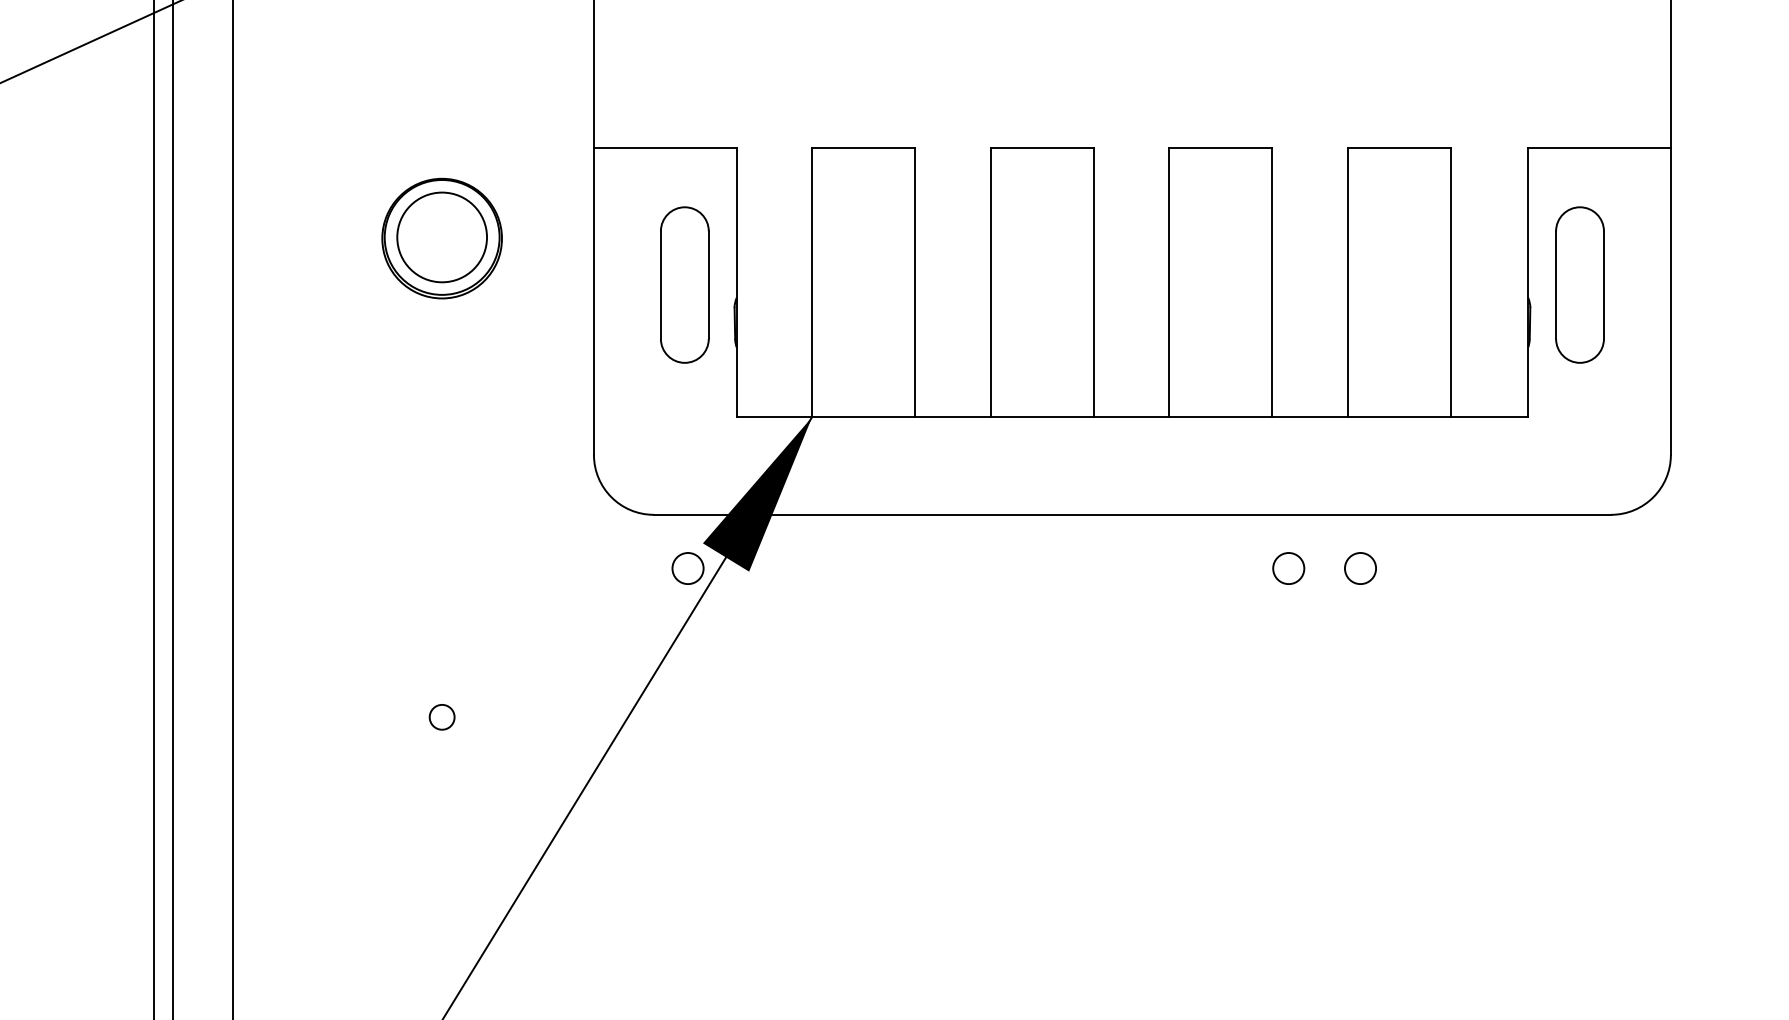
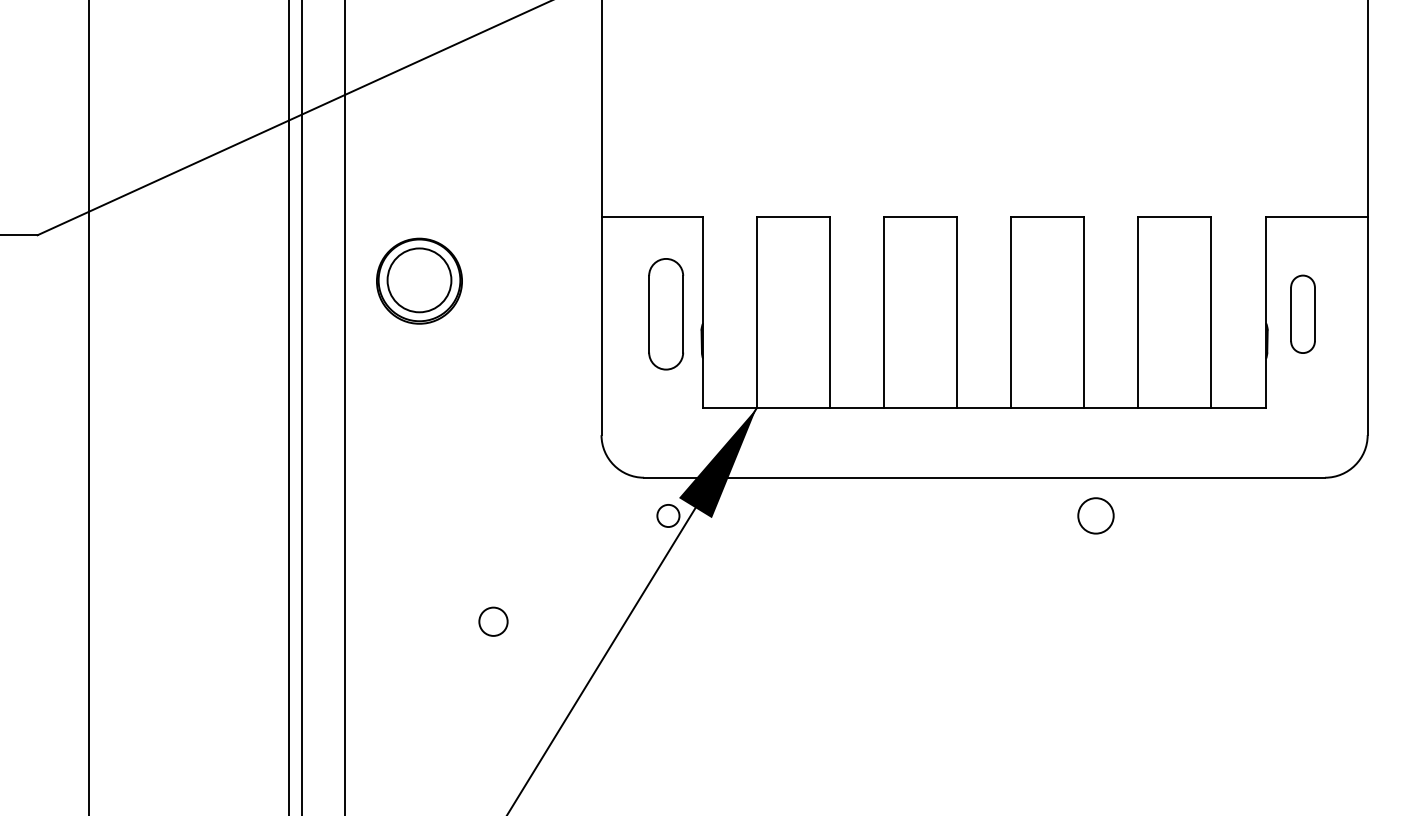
part: (442, 237) -> (419, 280), moved
part: (1579, 285) -> (1302, 314), size x0.7
circle: (1288, 567) -> (1095, 515), size x1.6
circle: (1360, 567) -> (1146, 515), removed
circle: (442, 716) -> (493, 621), size x1.6

